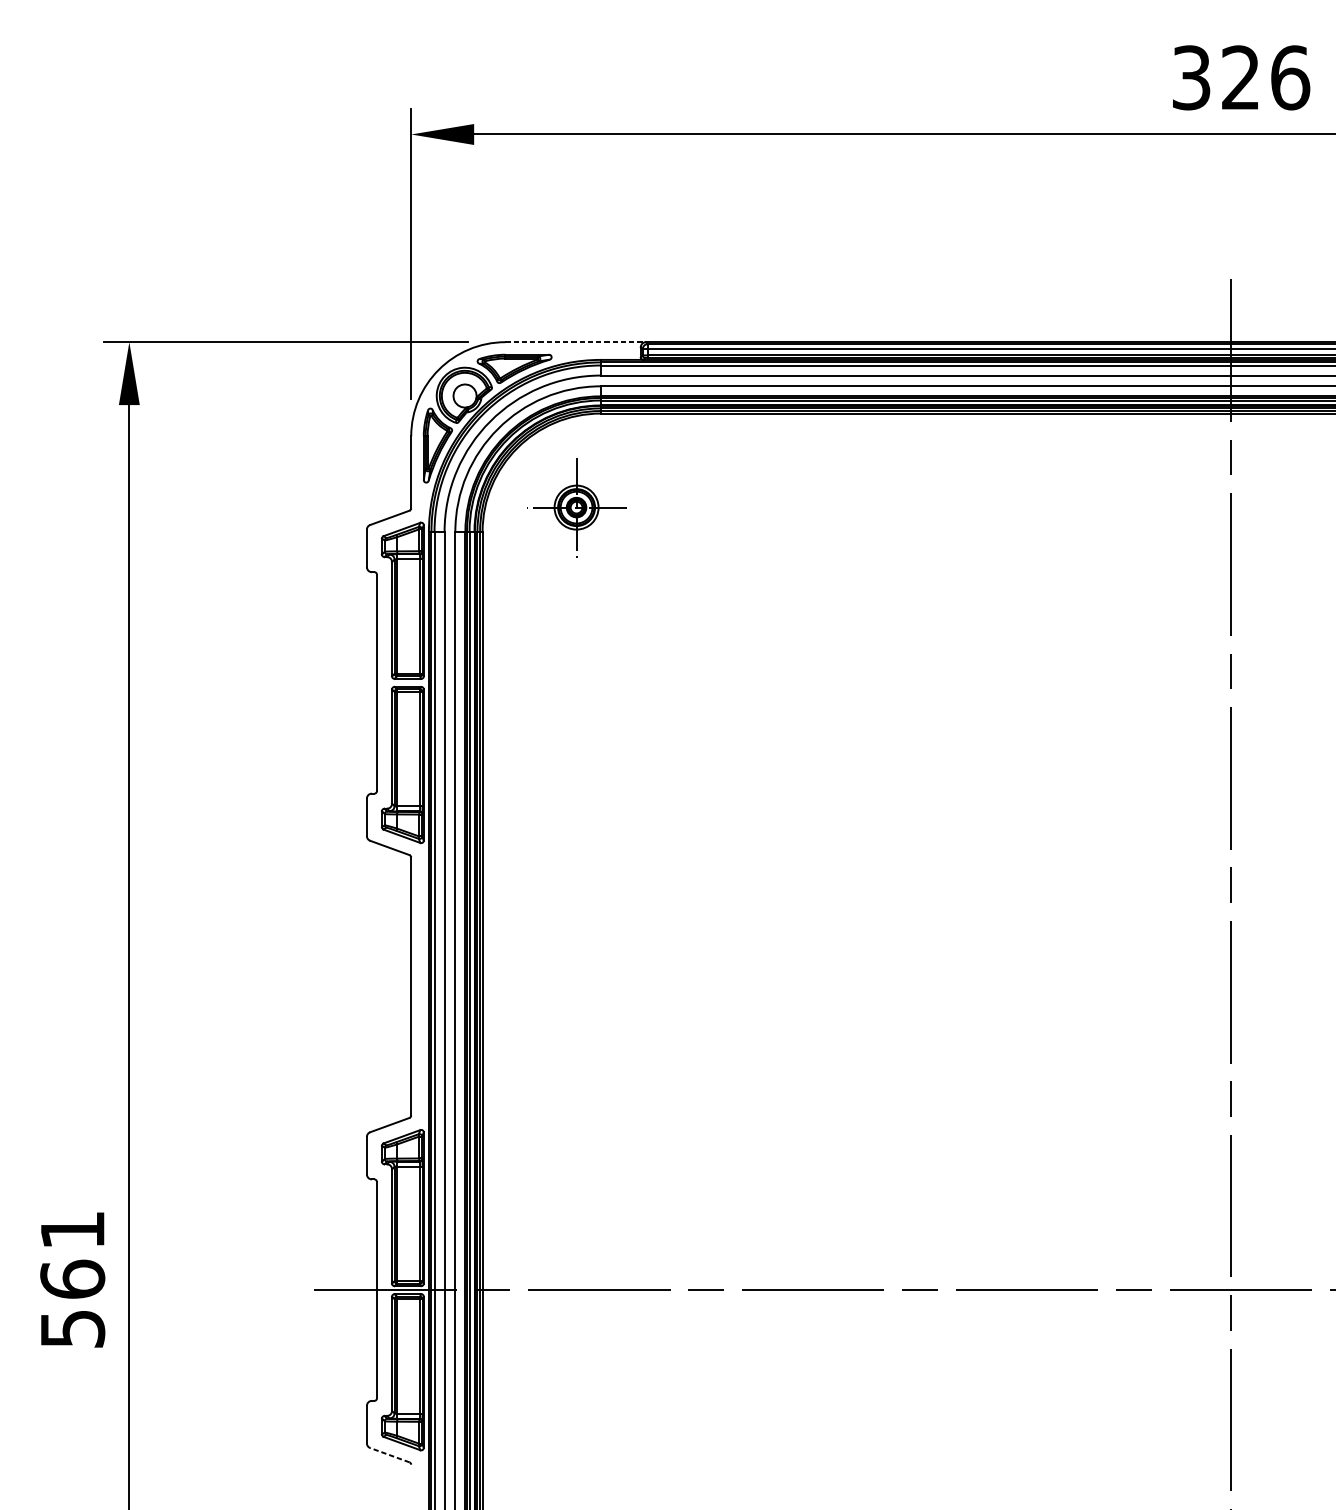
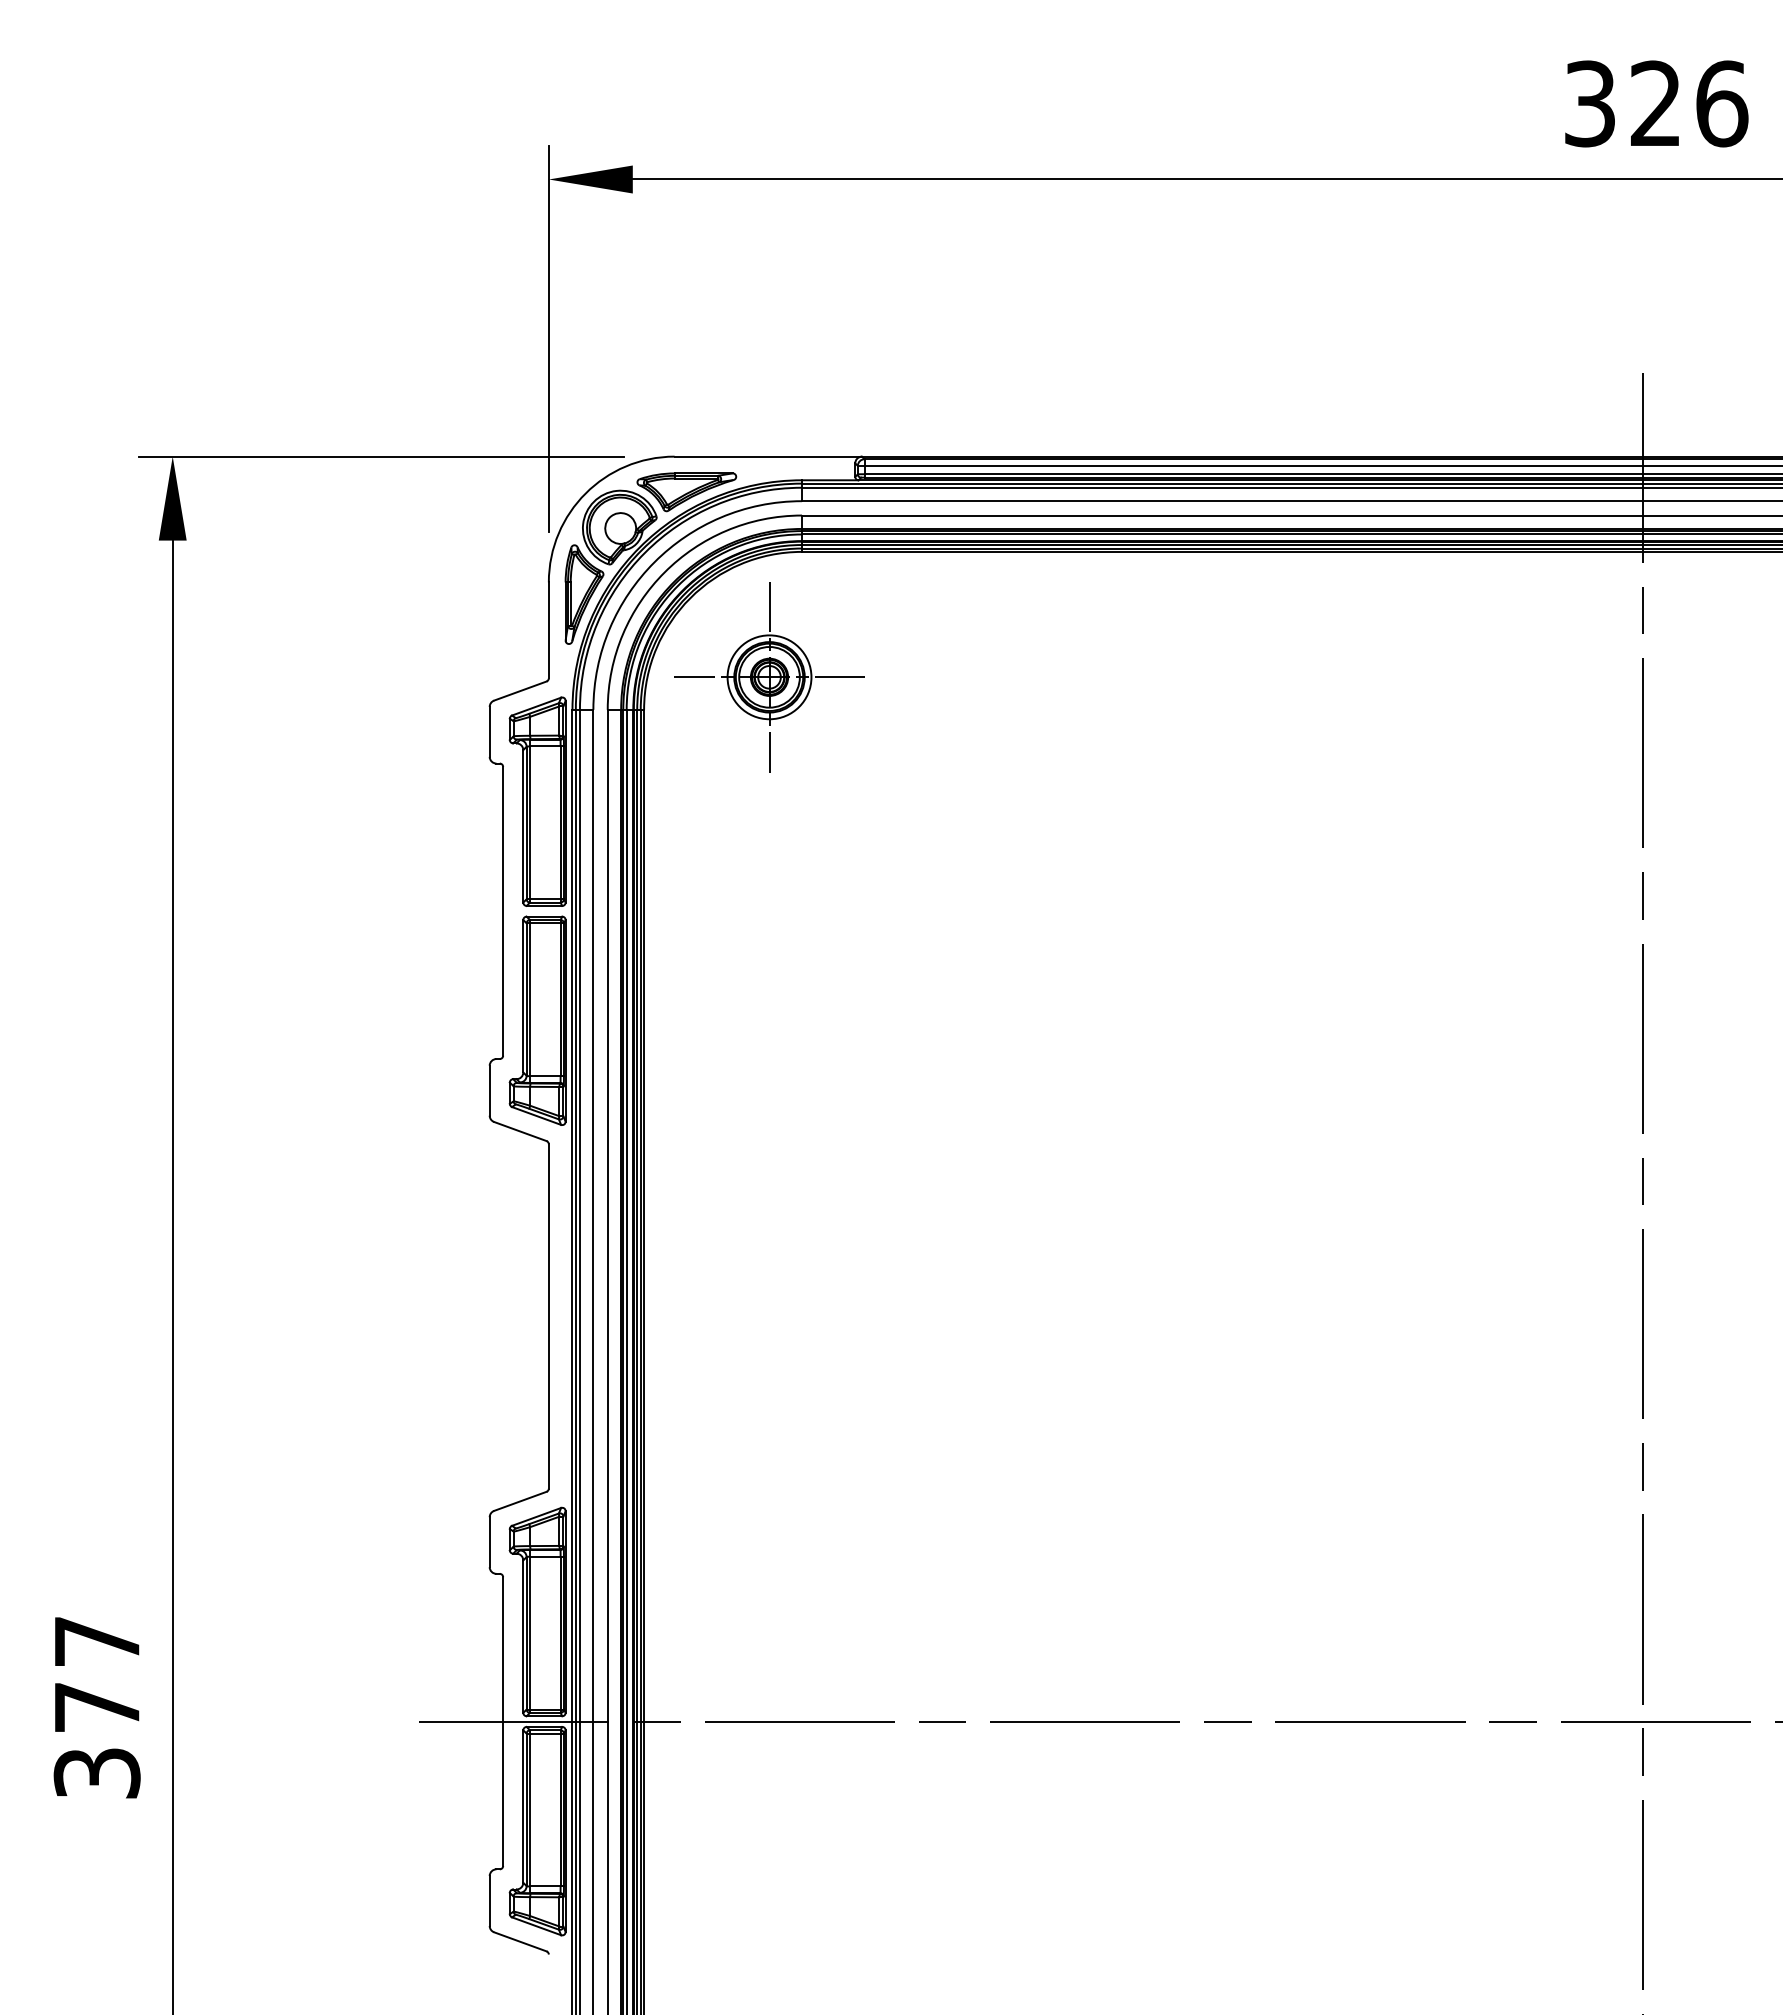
line: (575, 342) -> (768, 456), dashed -> solid
part: (576, 507) -> (769, 677), size x1.43
text: (72, 1279) -> (96, 1707), 561 -> 377
line: (389, 1454) -> (520, 1941), dashed -> solid

